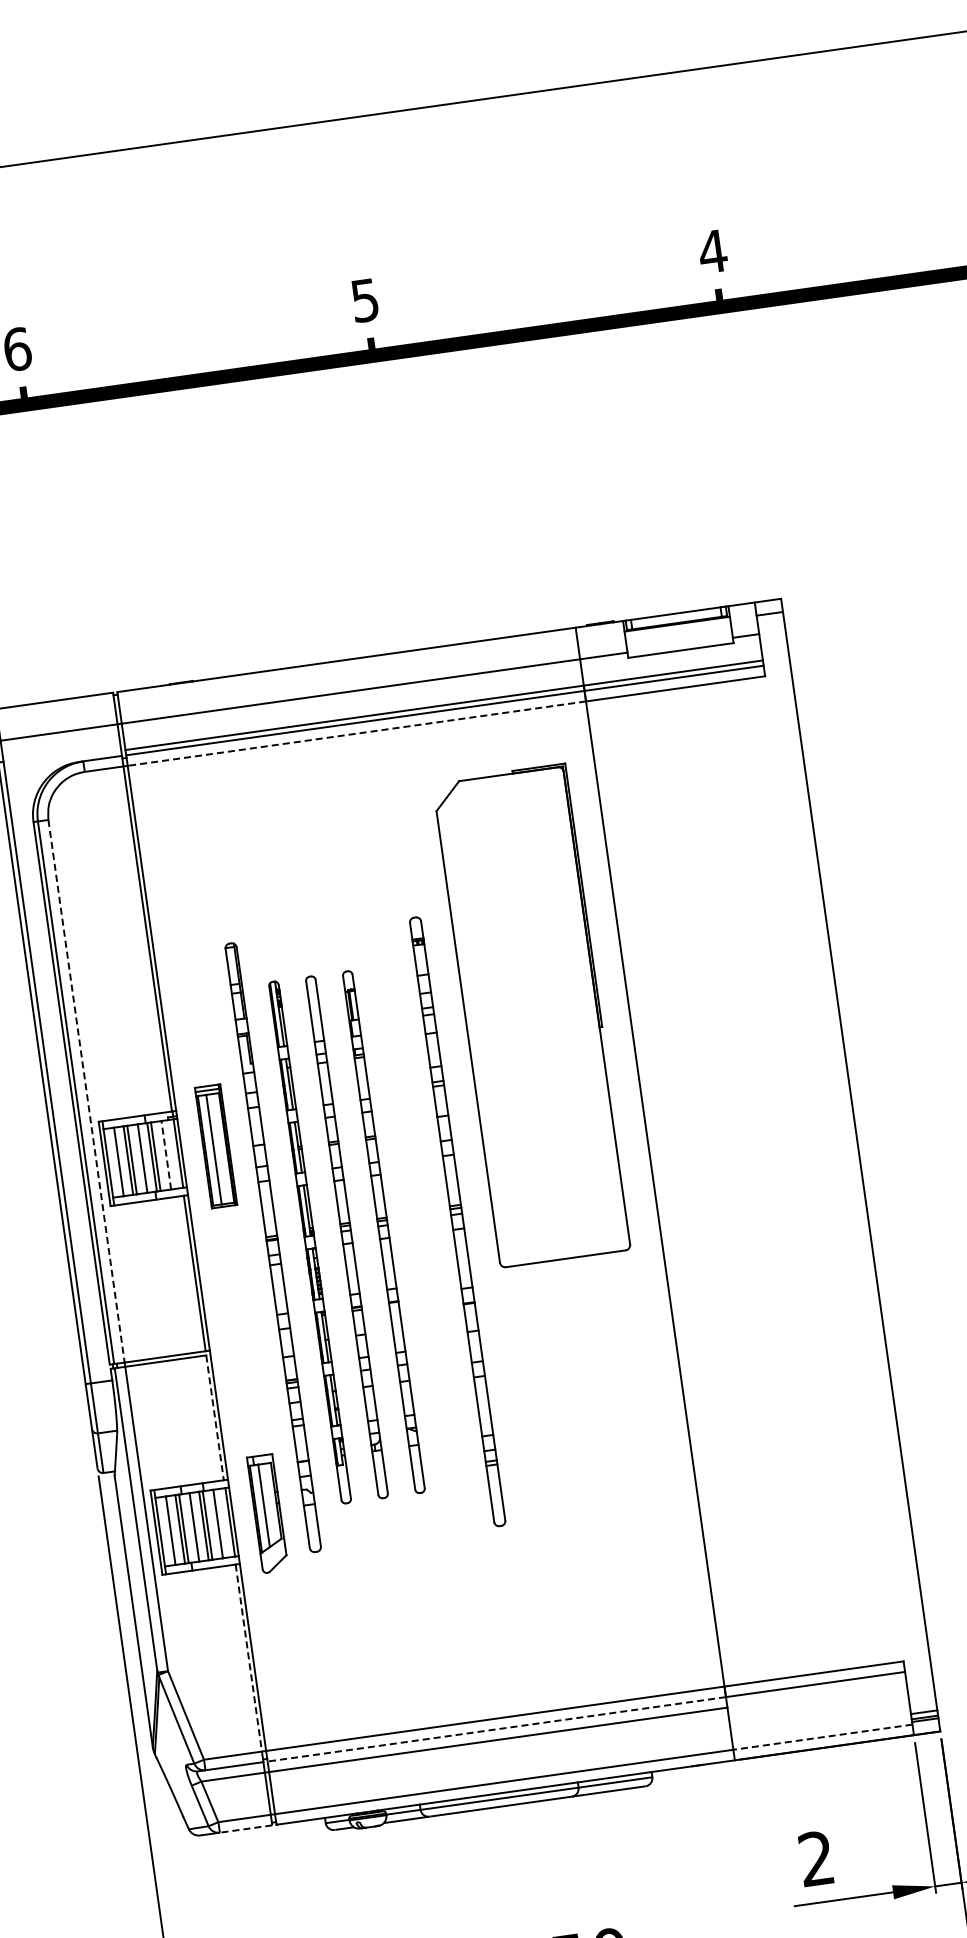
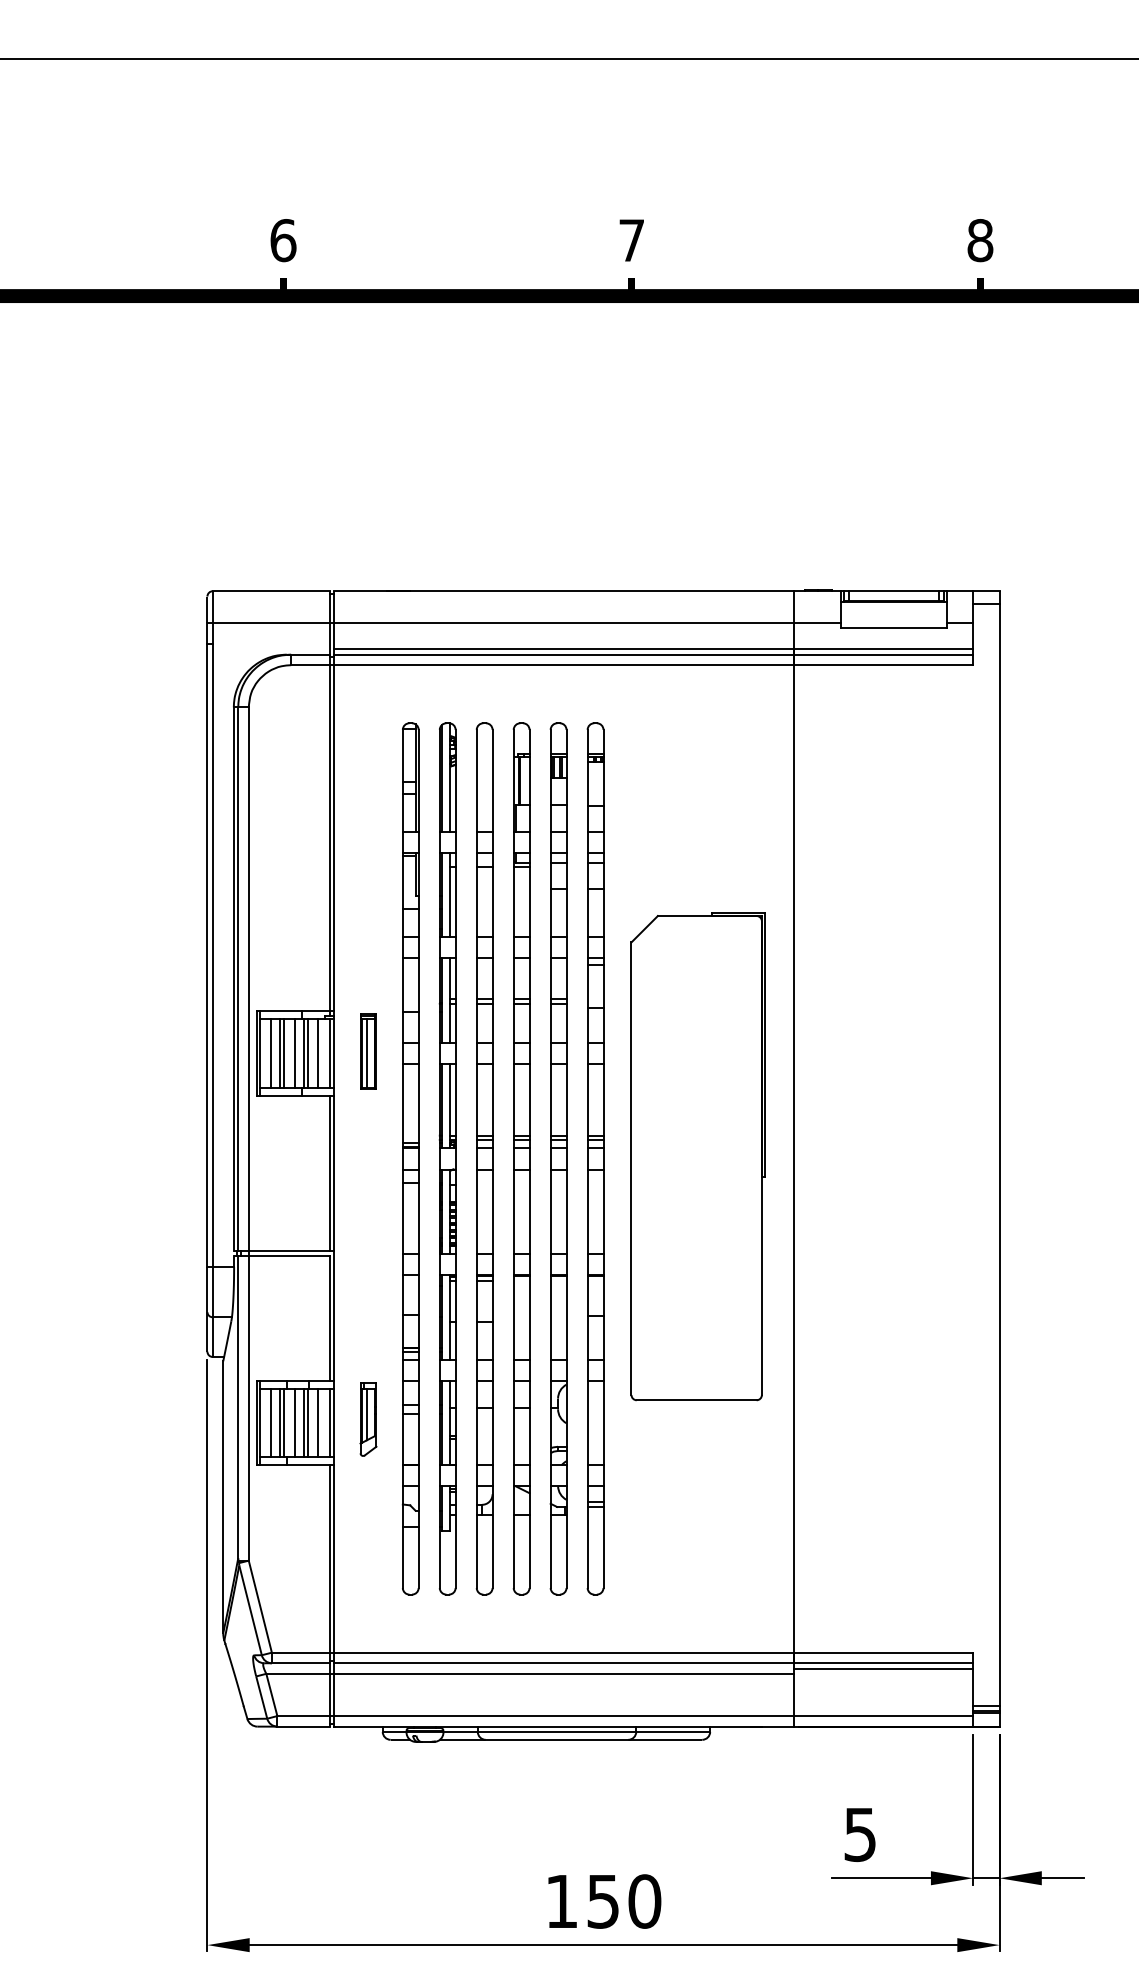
text: (711, 251) -> (979, 240), 4 -> 8
text: (364, 300) -> (631, 240), 5 -> 7
line: (356, 734) -> (563, 665), dashed -> solid
part: (532, 1015) -> (697, 1156), moved
line: (86, 1091) -> (248, 979), dashed -> solid
part: (216, 1146) -> (368, 1051), size x0.62
line: (166, 1154) -> (318, 1052), dashed -> solid
part: (457, 1221) -> (595, 1158), size x1.43
part: (420, 1226) -> (558, 1158), added
part: (383, 1231) -> (521, 1158), size x1.67
part: (346, 1236) -> (484, 1158), size x1.67
part: (309, 1242) -> (447, 1158), size x1.67
part: (273, 1247) -> (410, 1158), size x1.43
line: (214, 1418) -> (329, 1318), dashed -> solid
part: (267, 1513) -> (368, 1419), size x0.62
line: (248, 1657) -> (329, 1558), dashed -> solid
line: (816, 1689) -> (883, 1668), added
line: (496, 1729) -> (563, 1663), dashed -> solid
line: (823, 1737) -> (883, 1716), dashed -> solid
line: (245, 1828) -> (303, 1726), dashed -> solid
text: (815, 1858) -> (859, 1834), 2 -> 5

